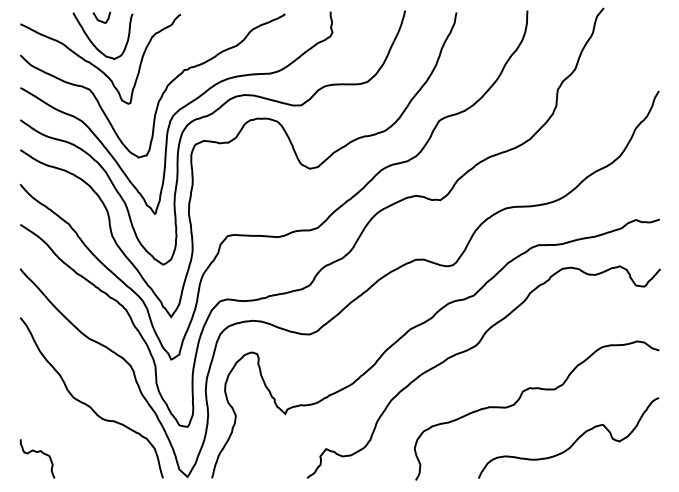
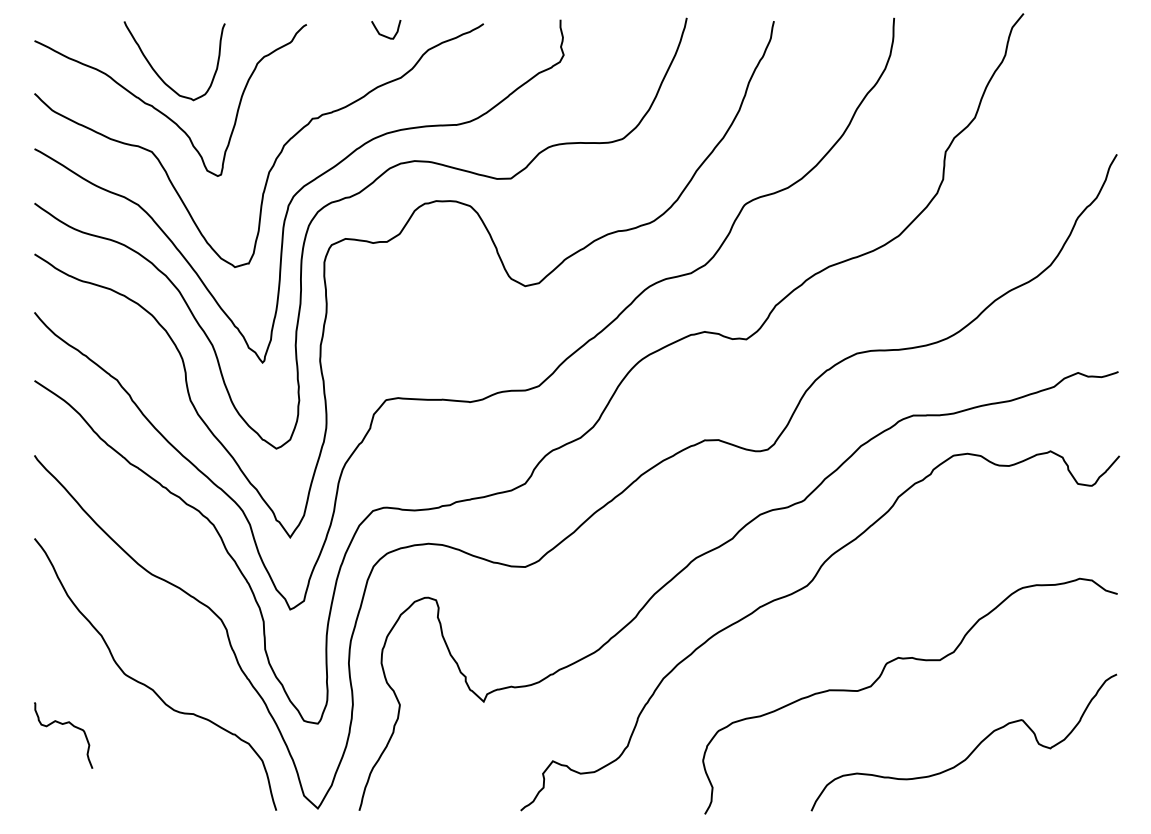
curve: (99, 19) -> (382, 33), moved
curve: (37, 452) -> (63, 724), moved

